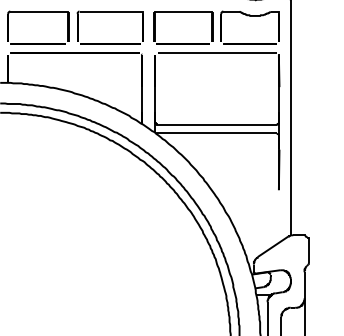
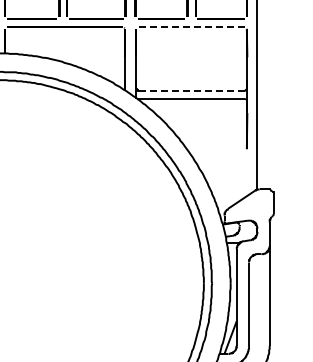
line: (217, 52) -> (192, 26), solid -> dashed
line: (216, 124) -> (191, 90), solid -> dashed

